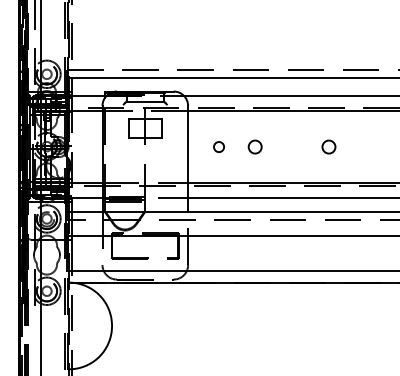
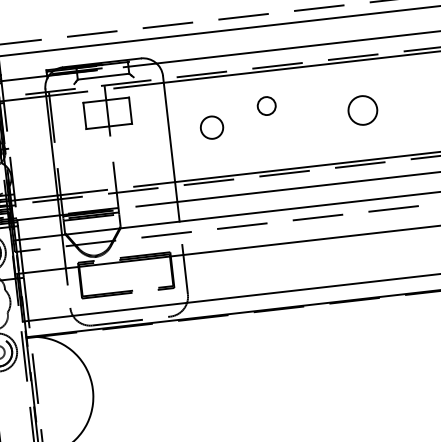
circle: (218, 146) -> (211, 126), size x1.6
circle: (254, 146) -> (265, 105), moved
circle: (328, 146) -> (362, 109), size x1.6

